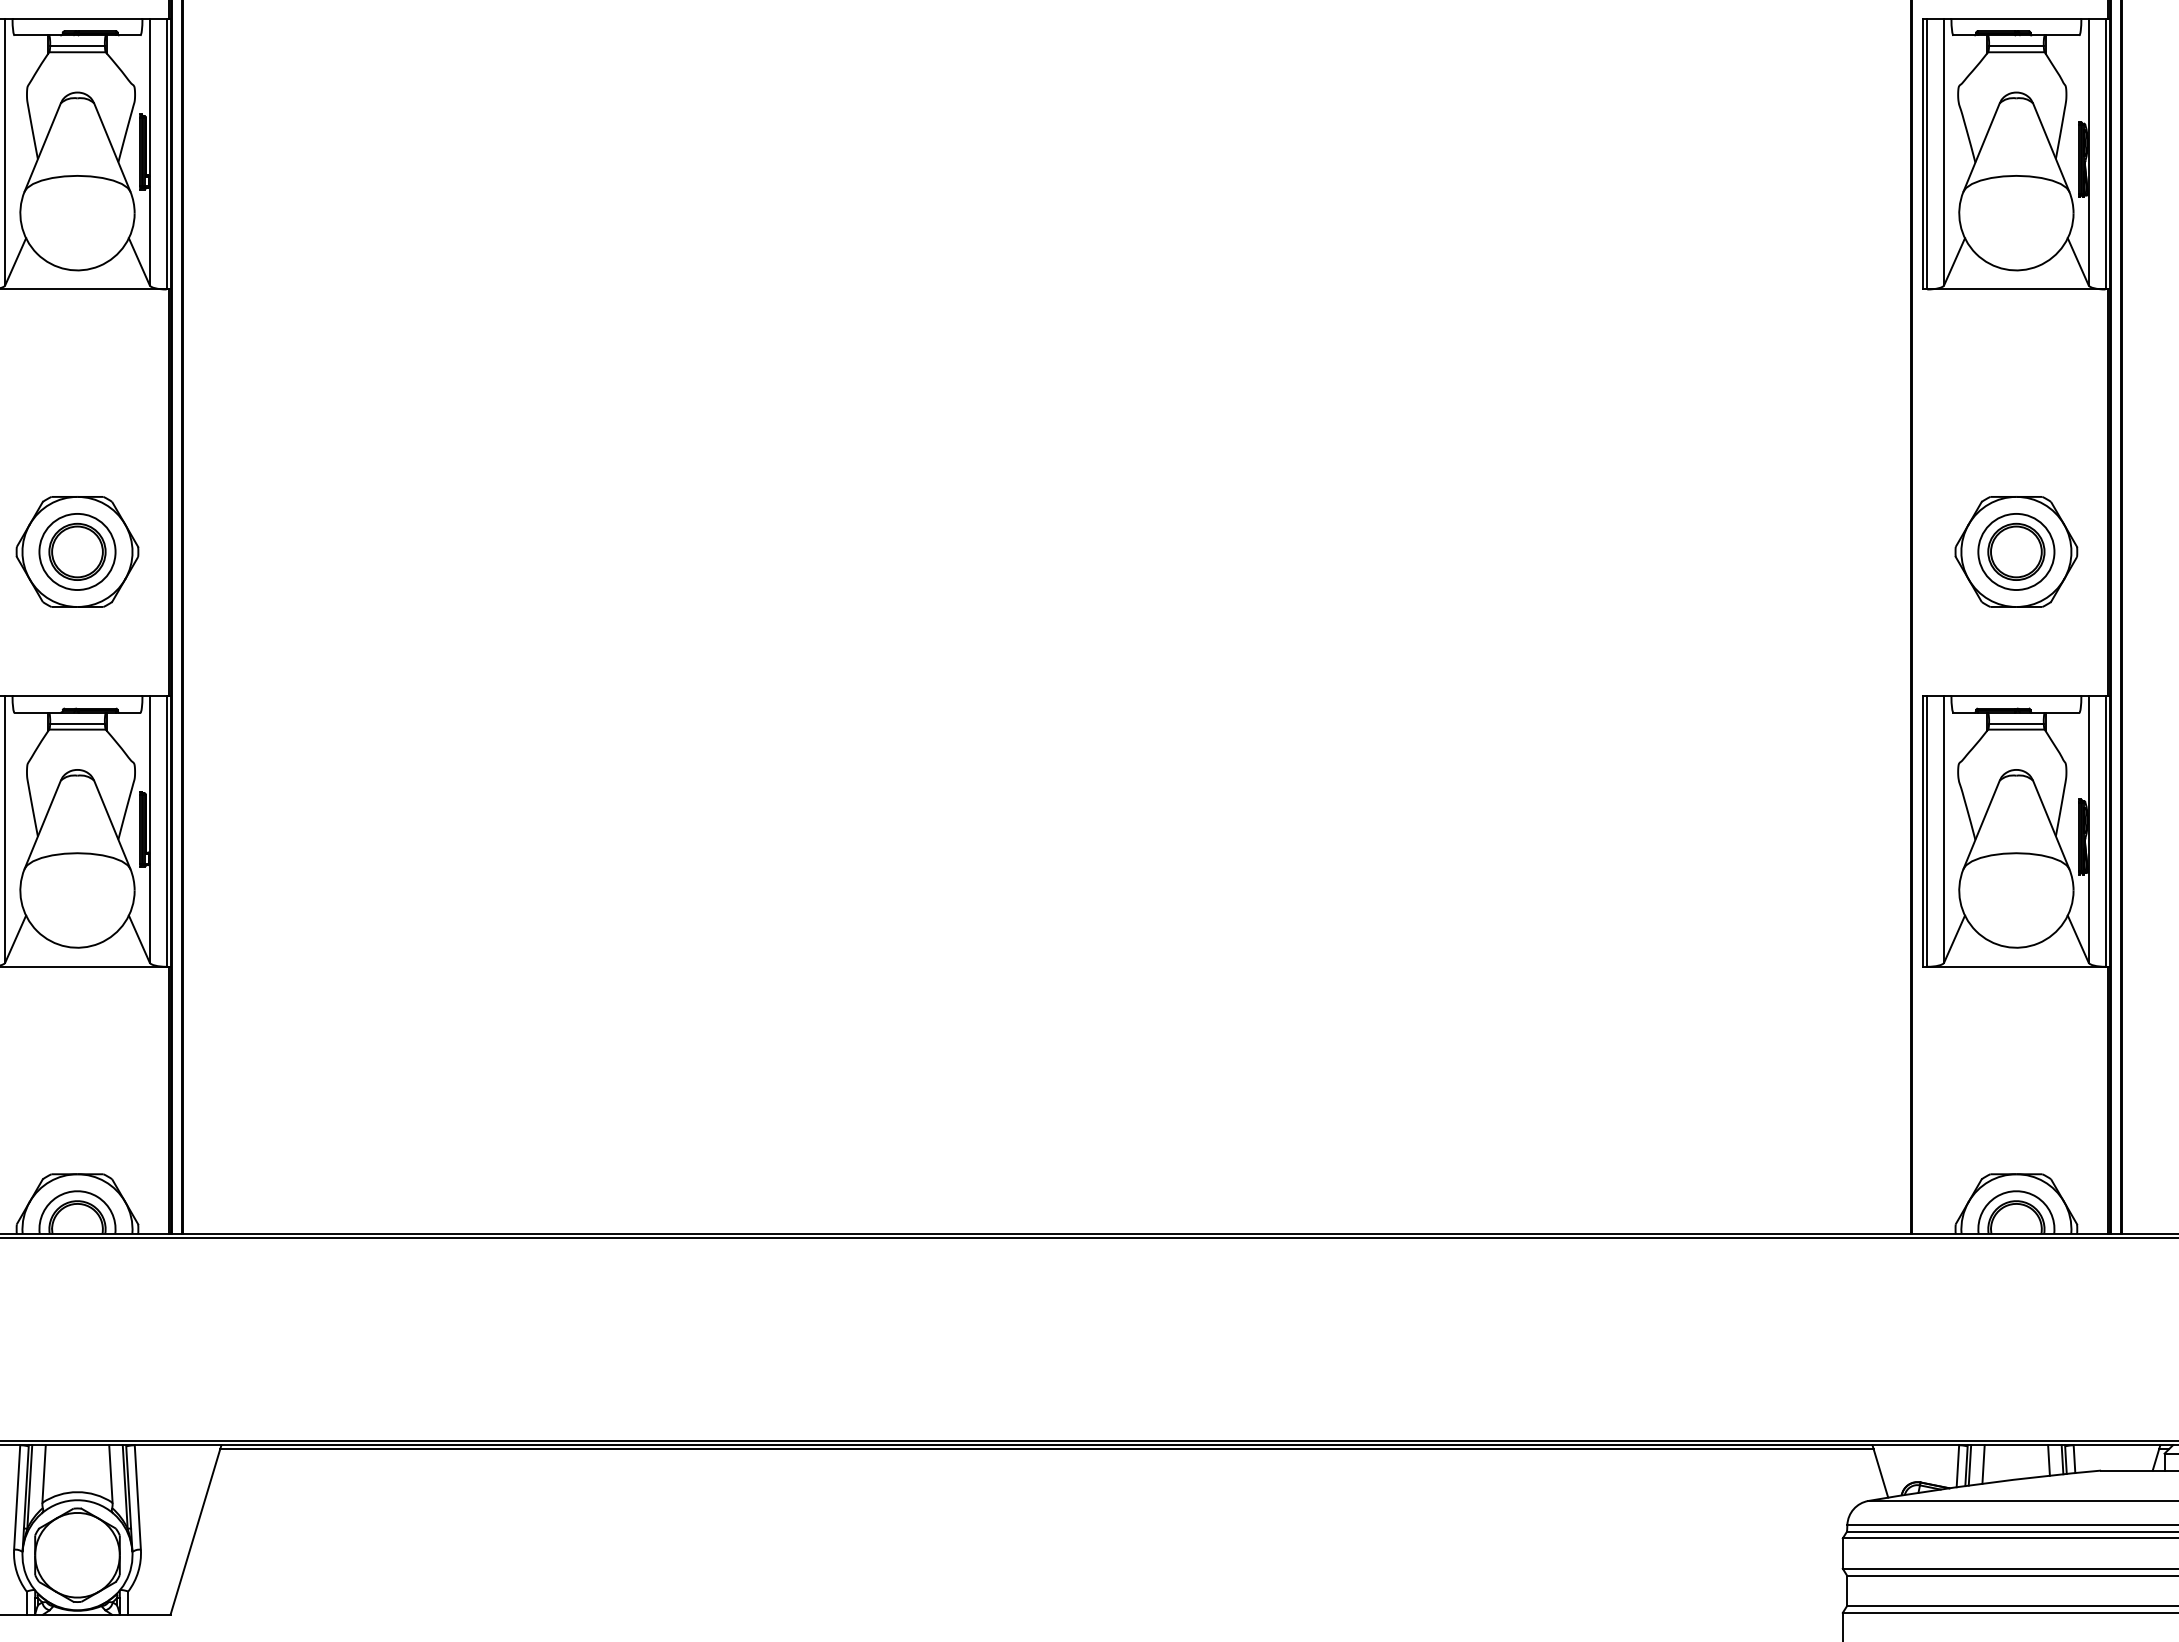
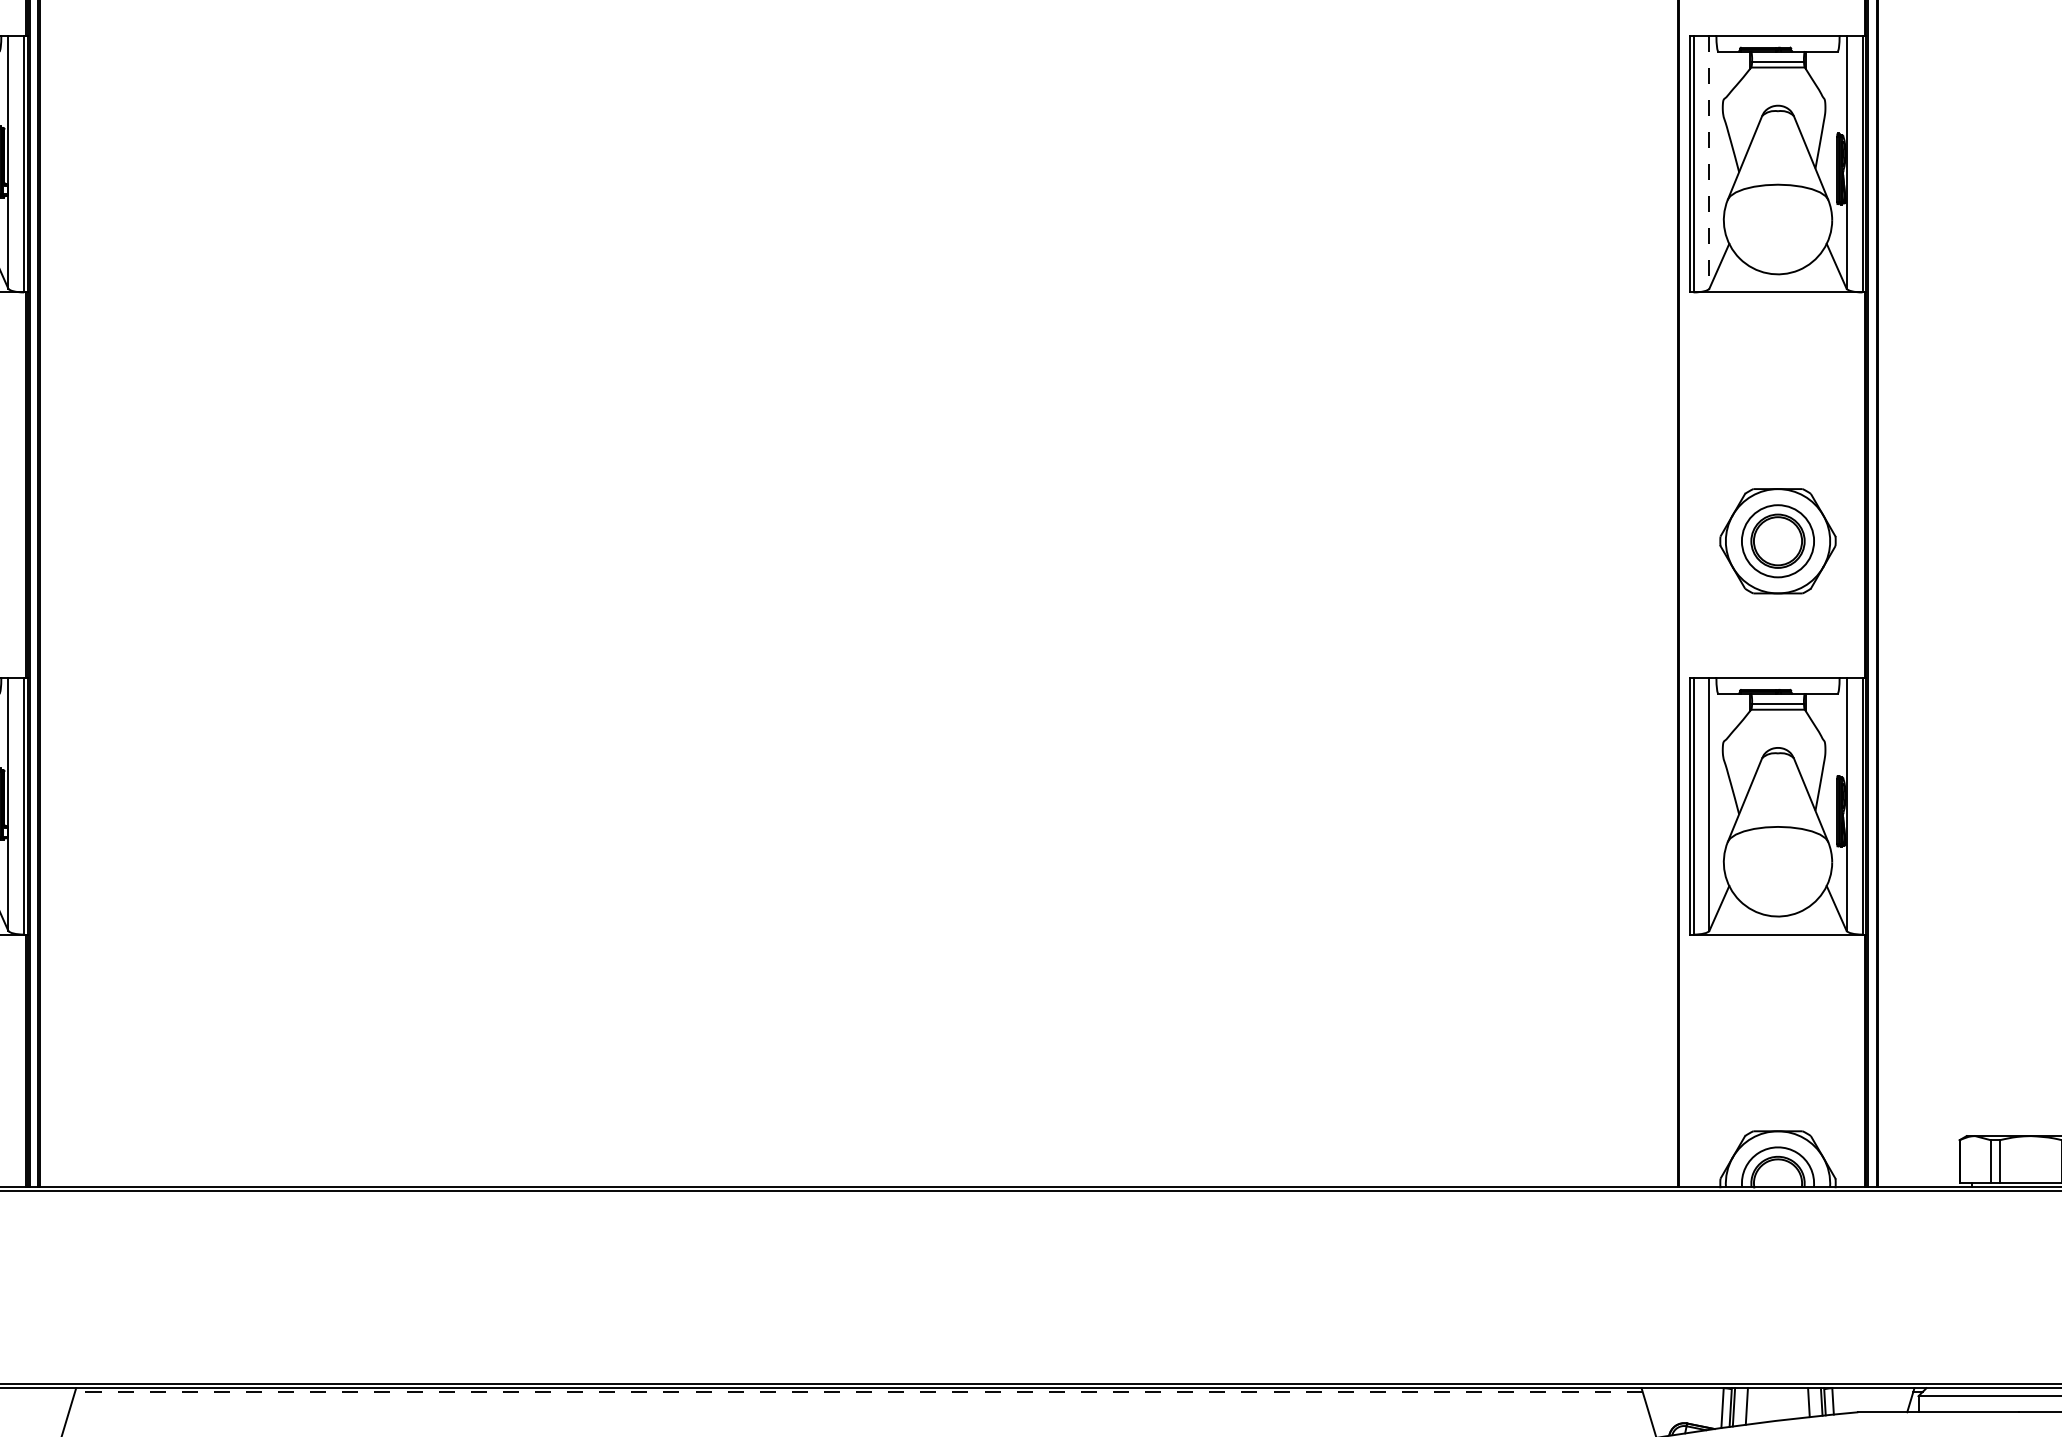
line: (1944, 152) -> (1709, 162), solid -> dashed
line: (1046, 1449) -> (858, 1392), solid -> dashed

